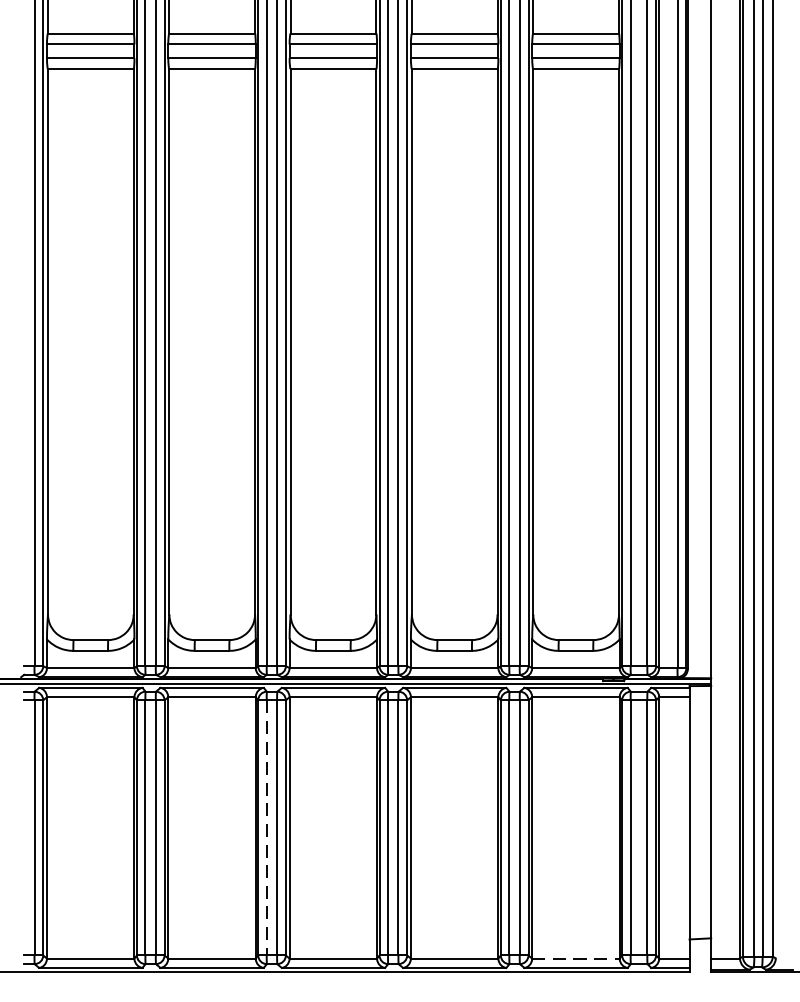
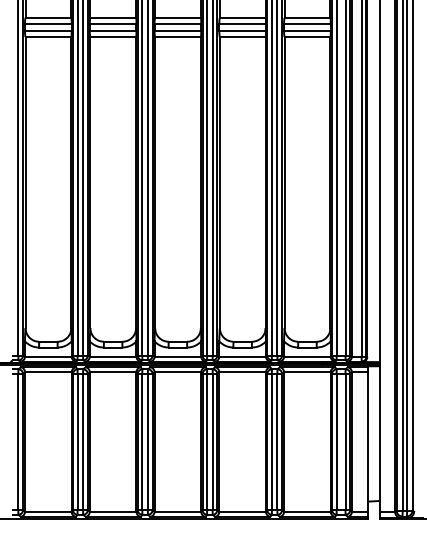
line: (267, 828) -> (142, 442), dashed -> solid
line: (576, 959) -> (307, 512), dashed -> solid

